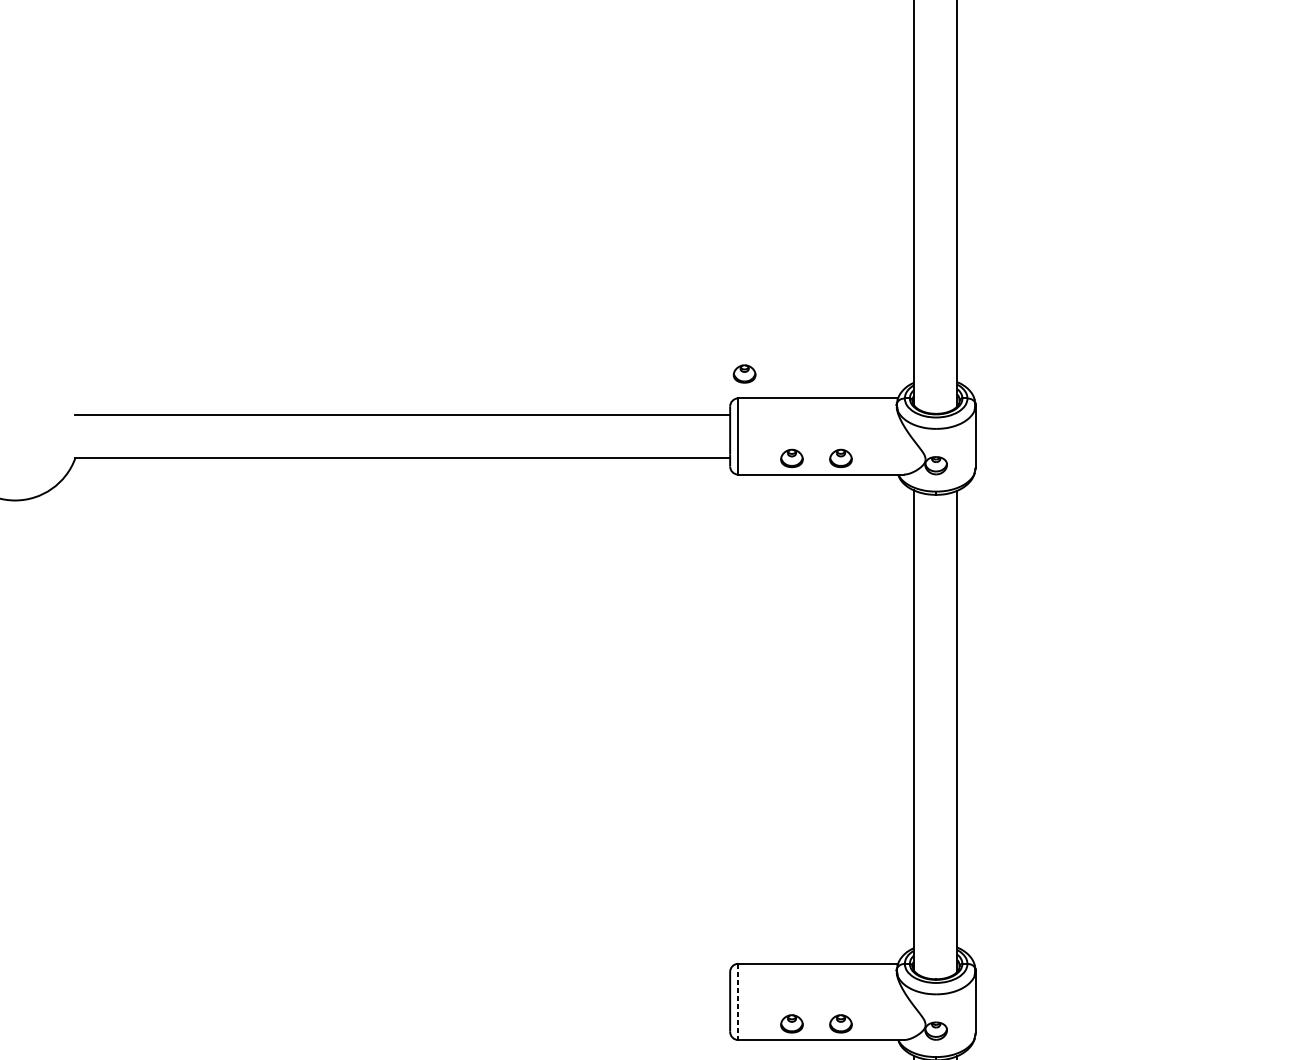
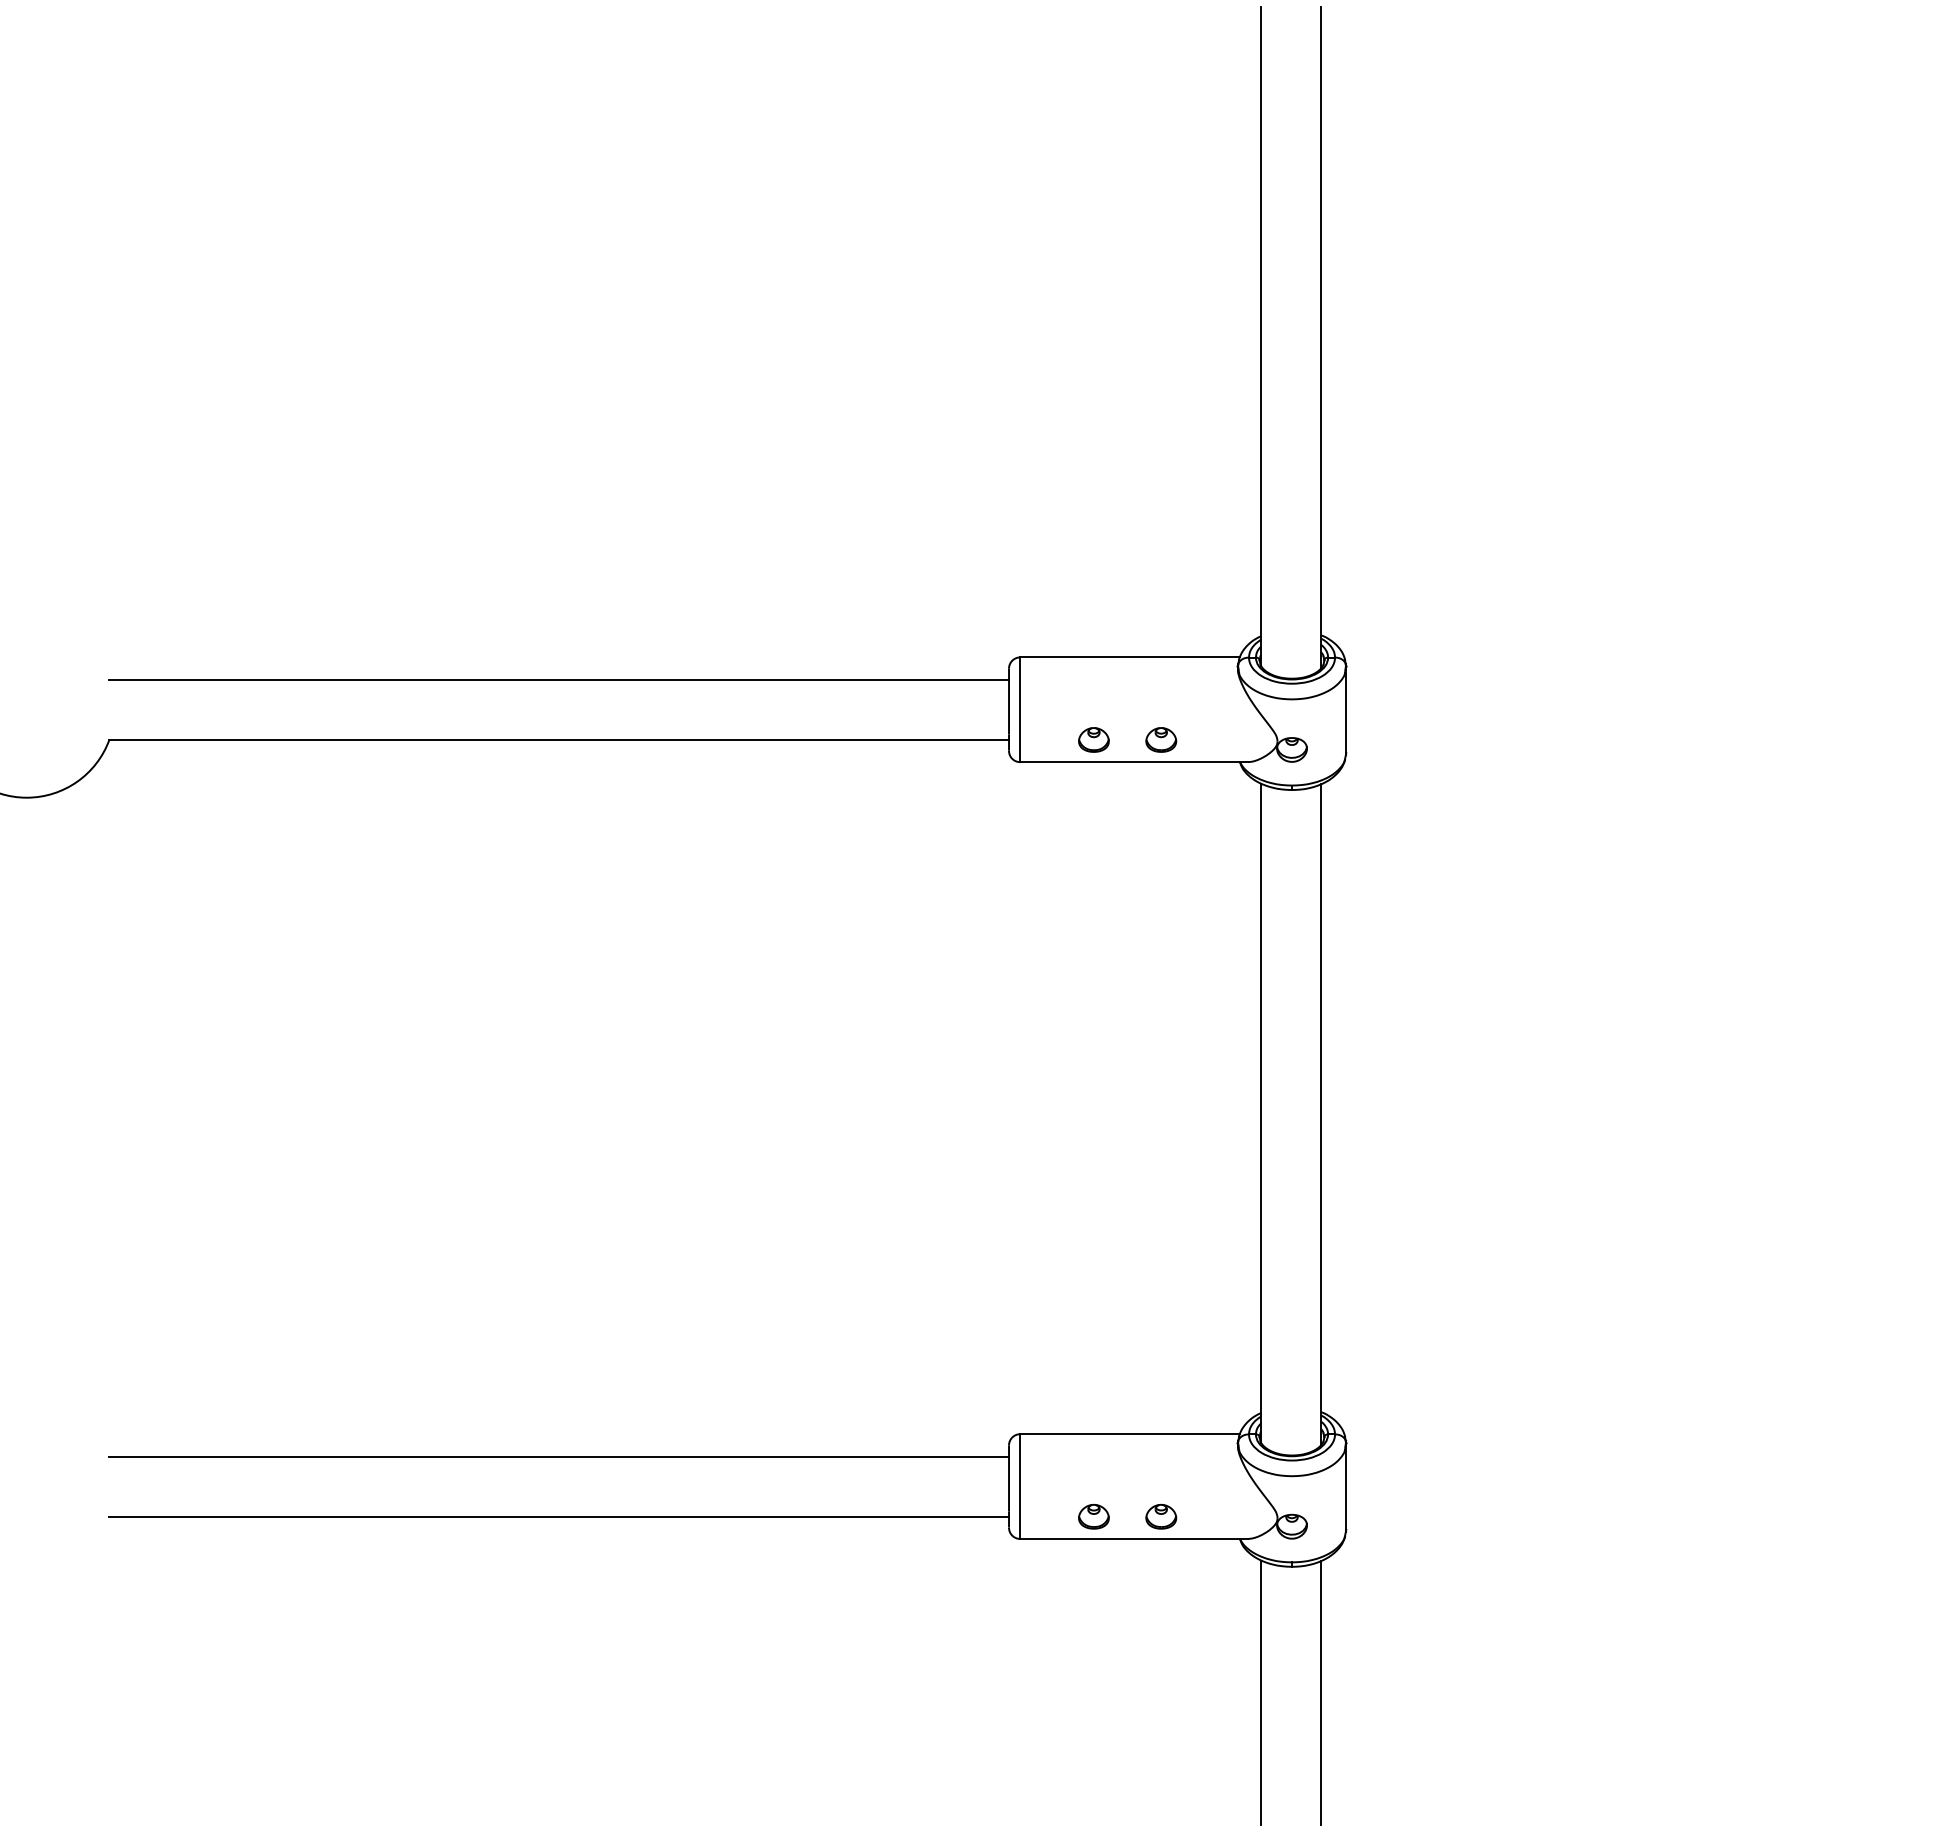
part: (744, 373) -> (1028, 623), removed
line: (402, 980) -> (559, 1456), added
line: (738, 1002) -> (1020, 1487), dashed -> solid
line: (402, 1023) -> (559, 1516), added

